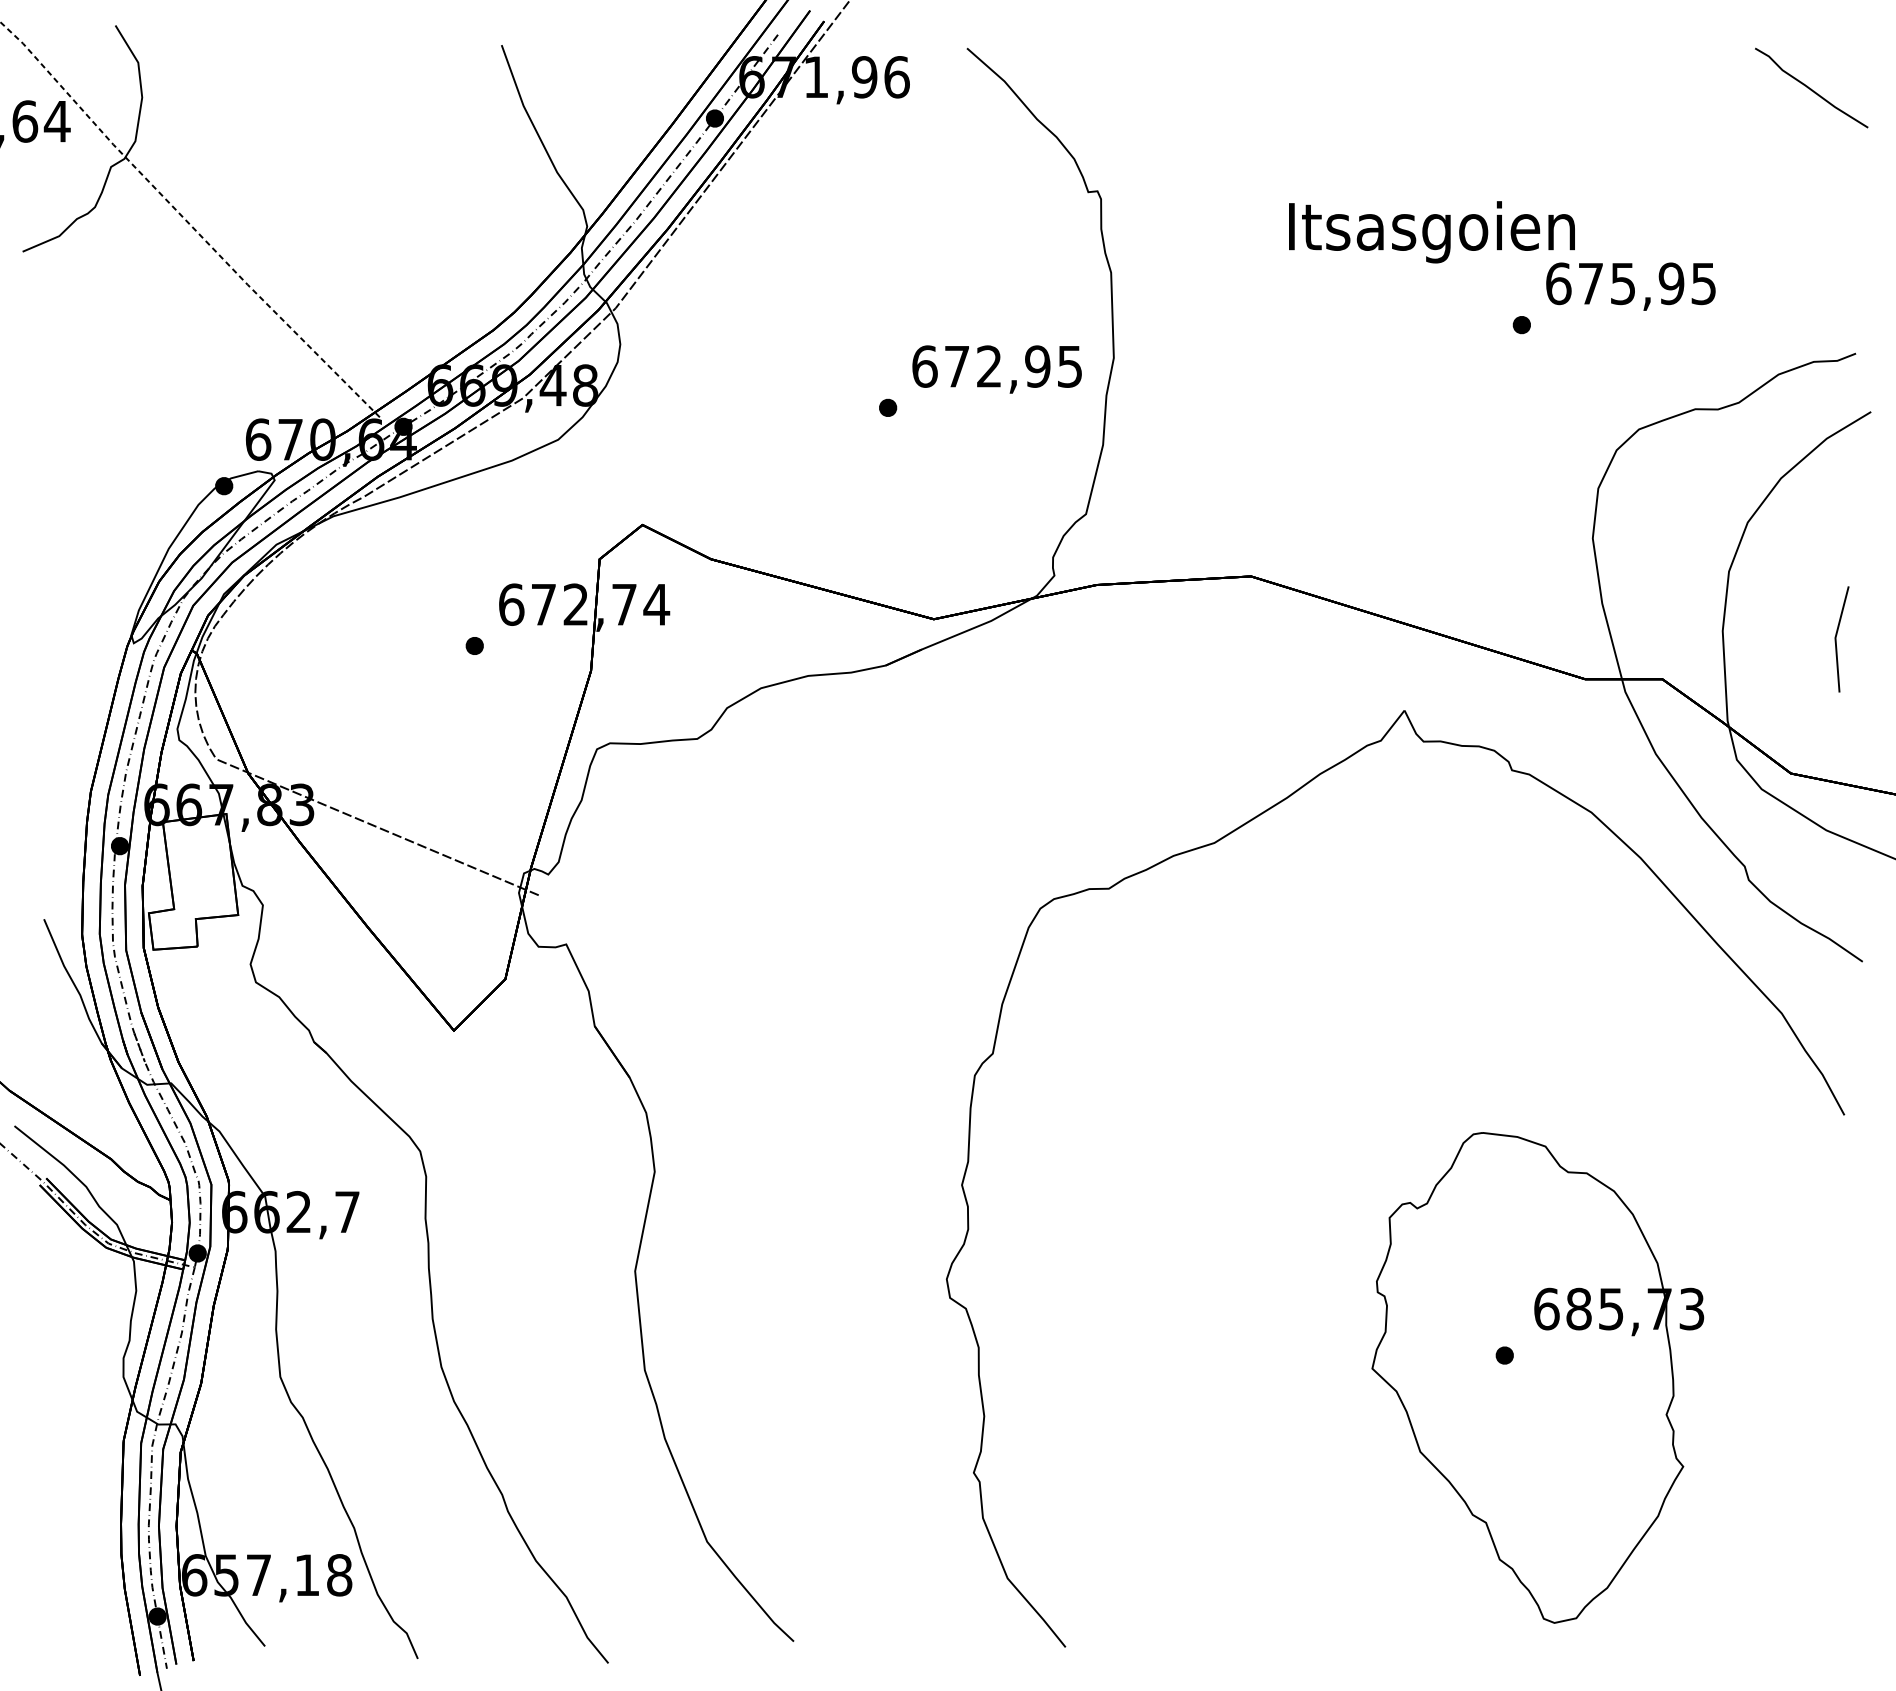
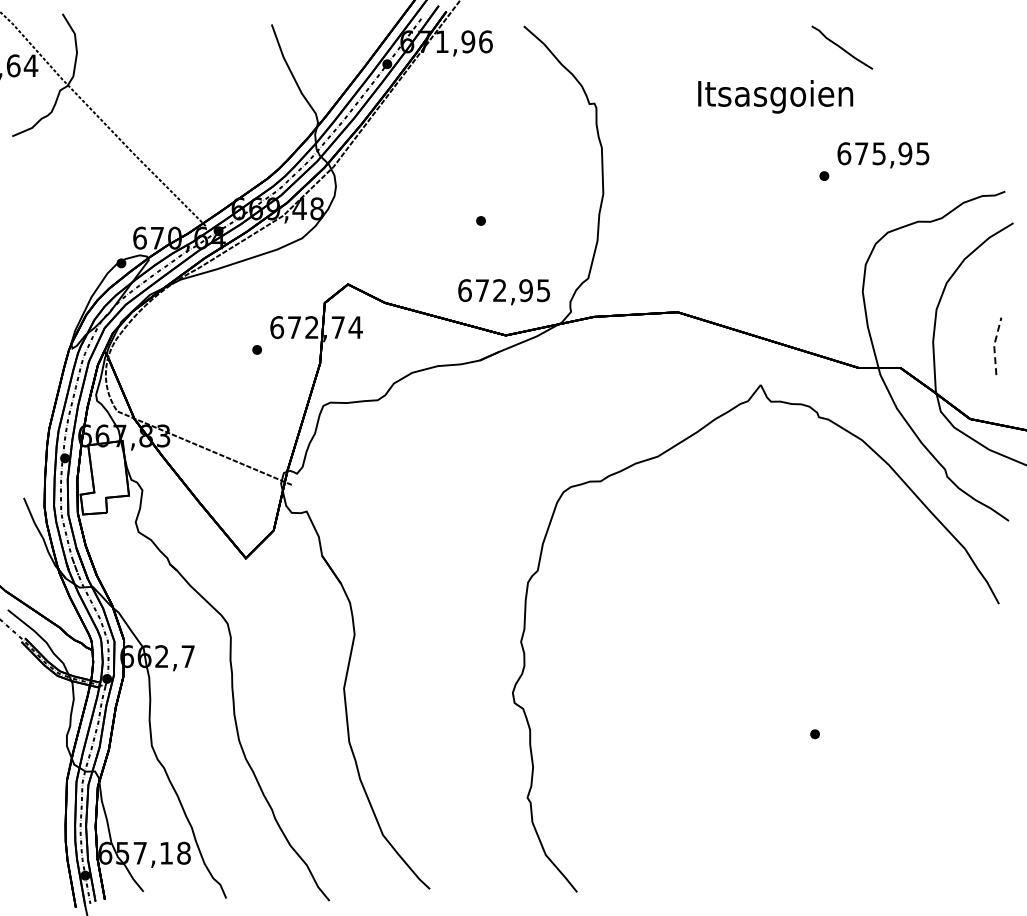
curve: (1812, 87) -> (842, 47), moved
text: (1431, 231) -> (775, 96), moved
text: (996, 370) -> (503, 292), moved
line: (1836, 637) -> (994, 345), solid -> dashed
part: (1536, 1376) -> (832, 745), removed

